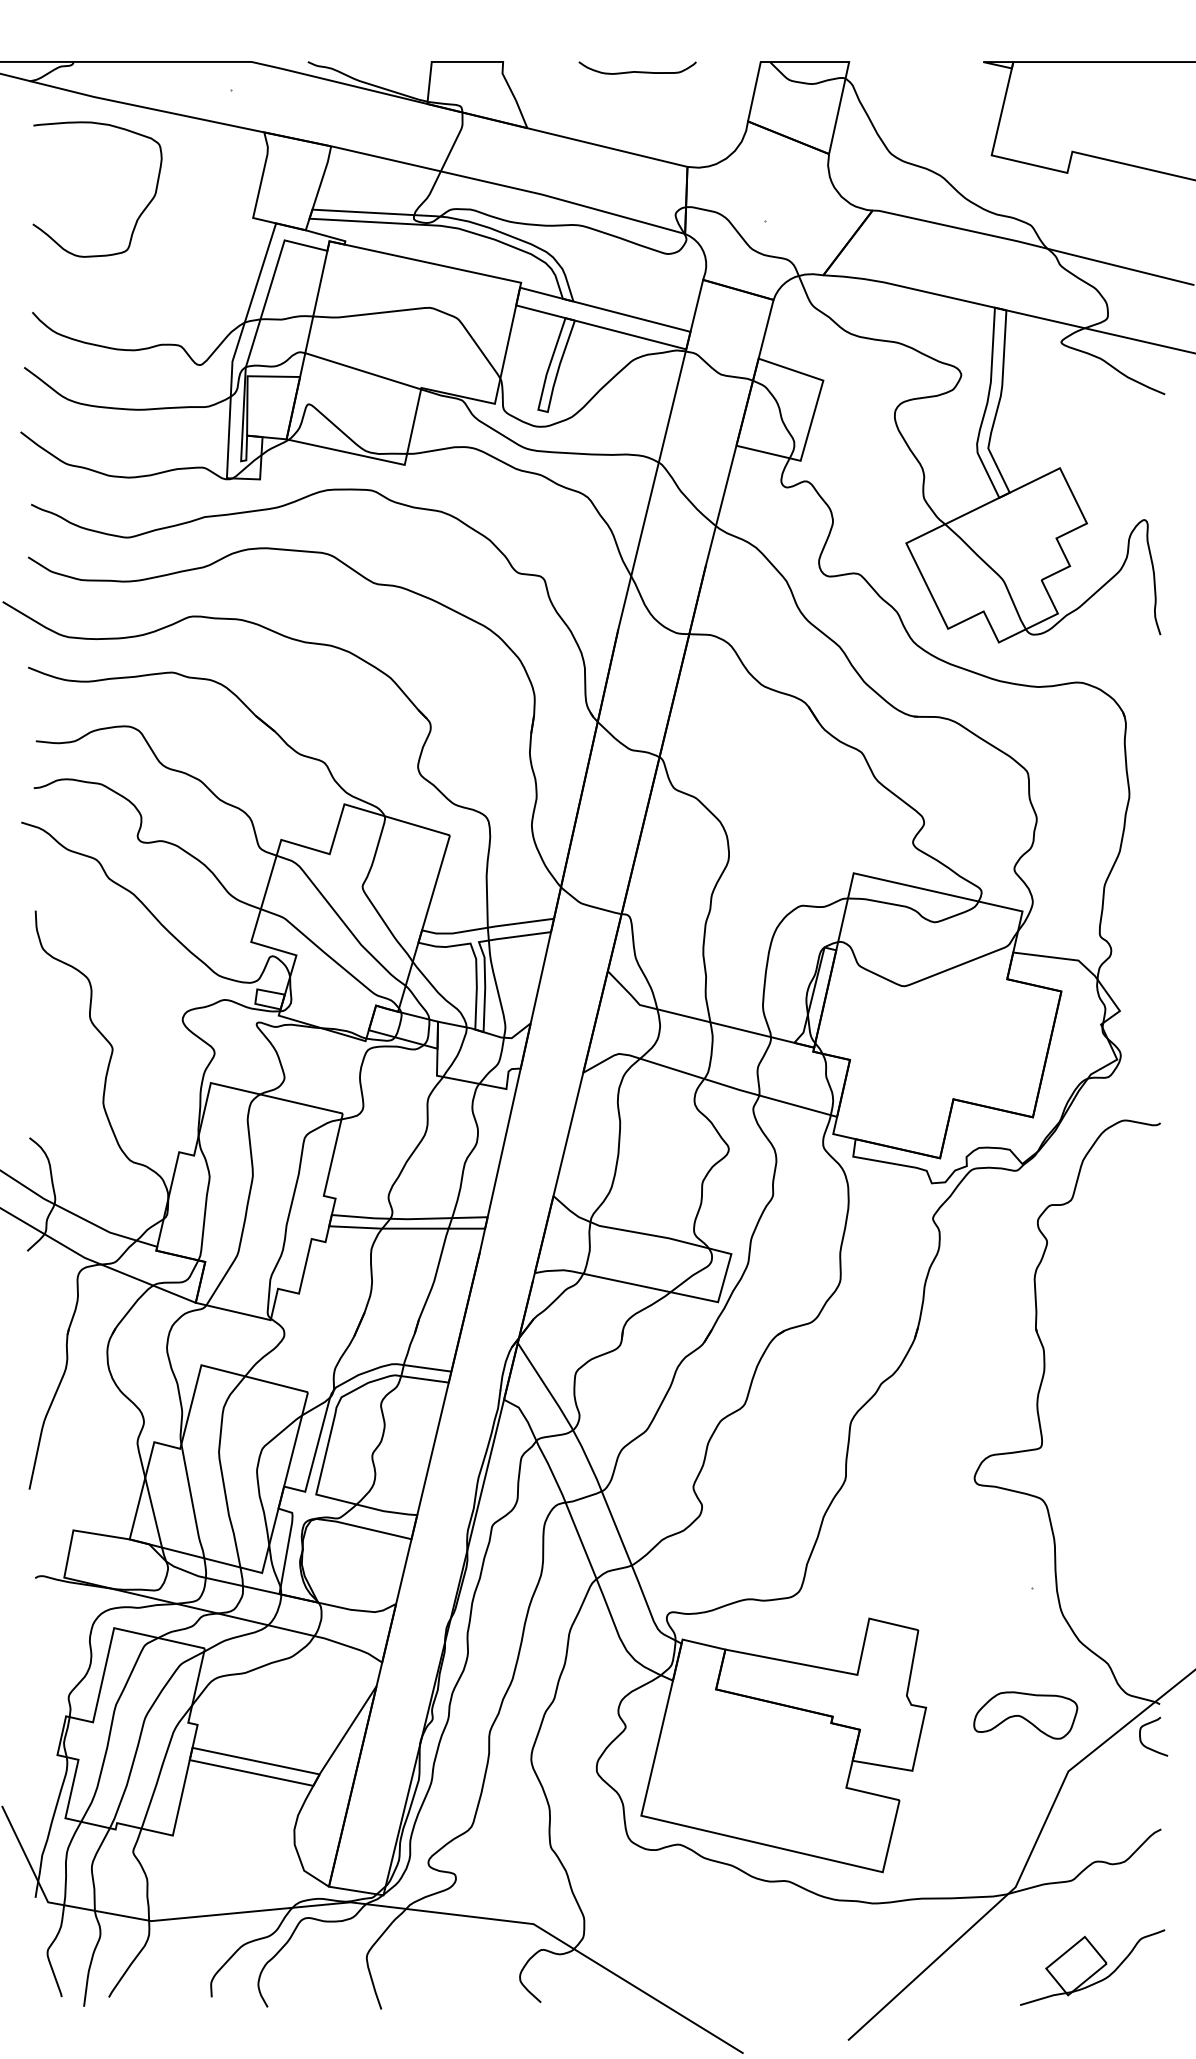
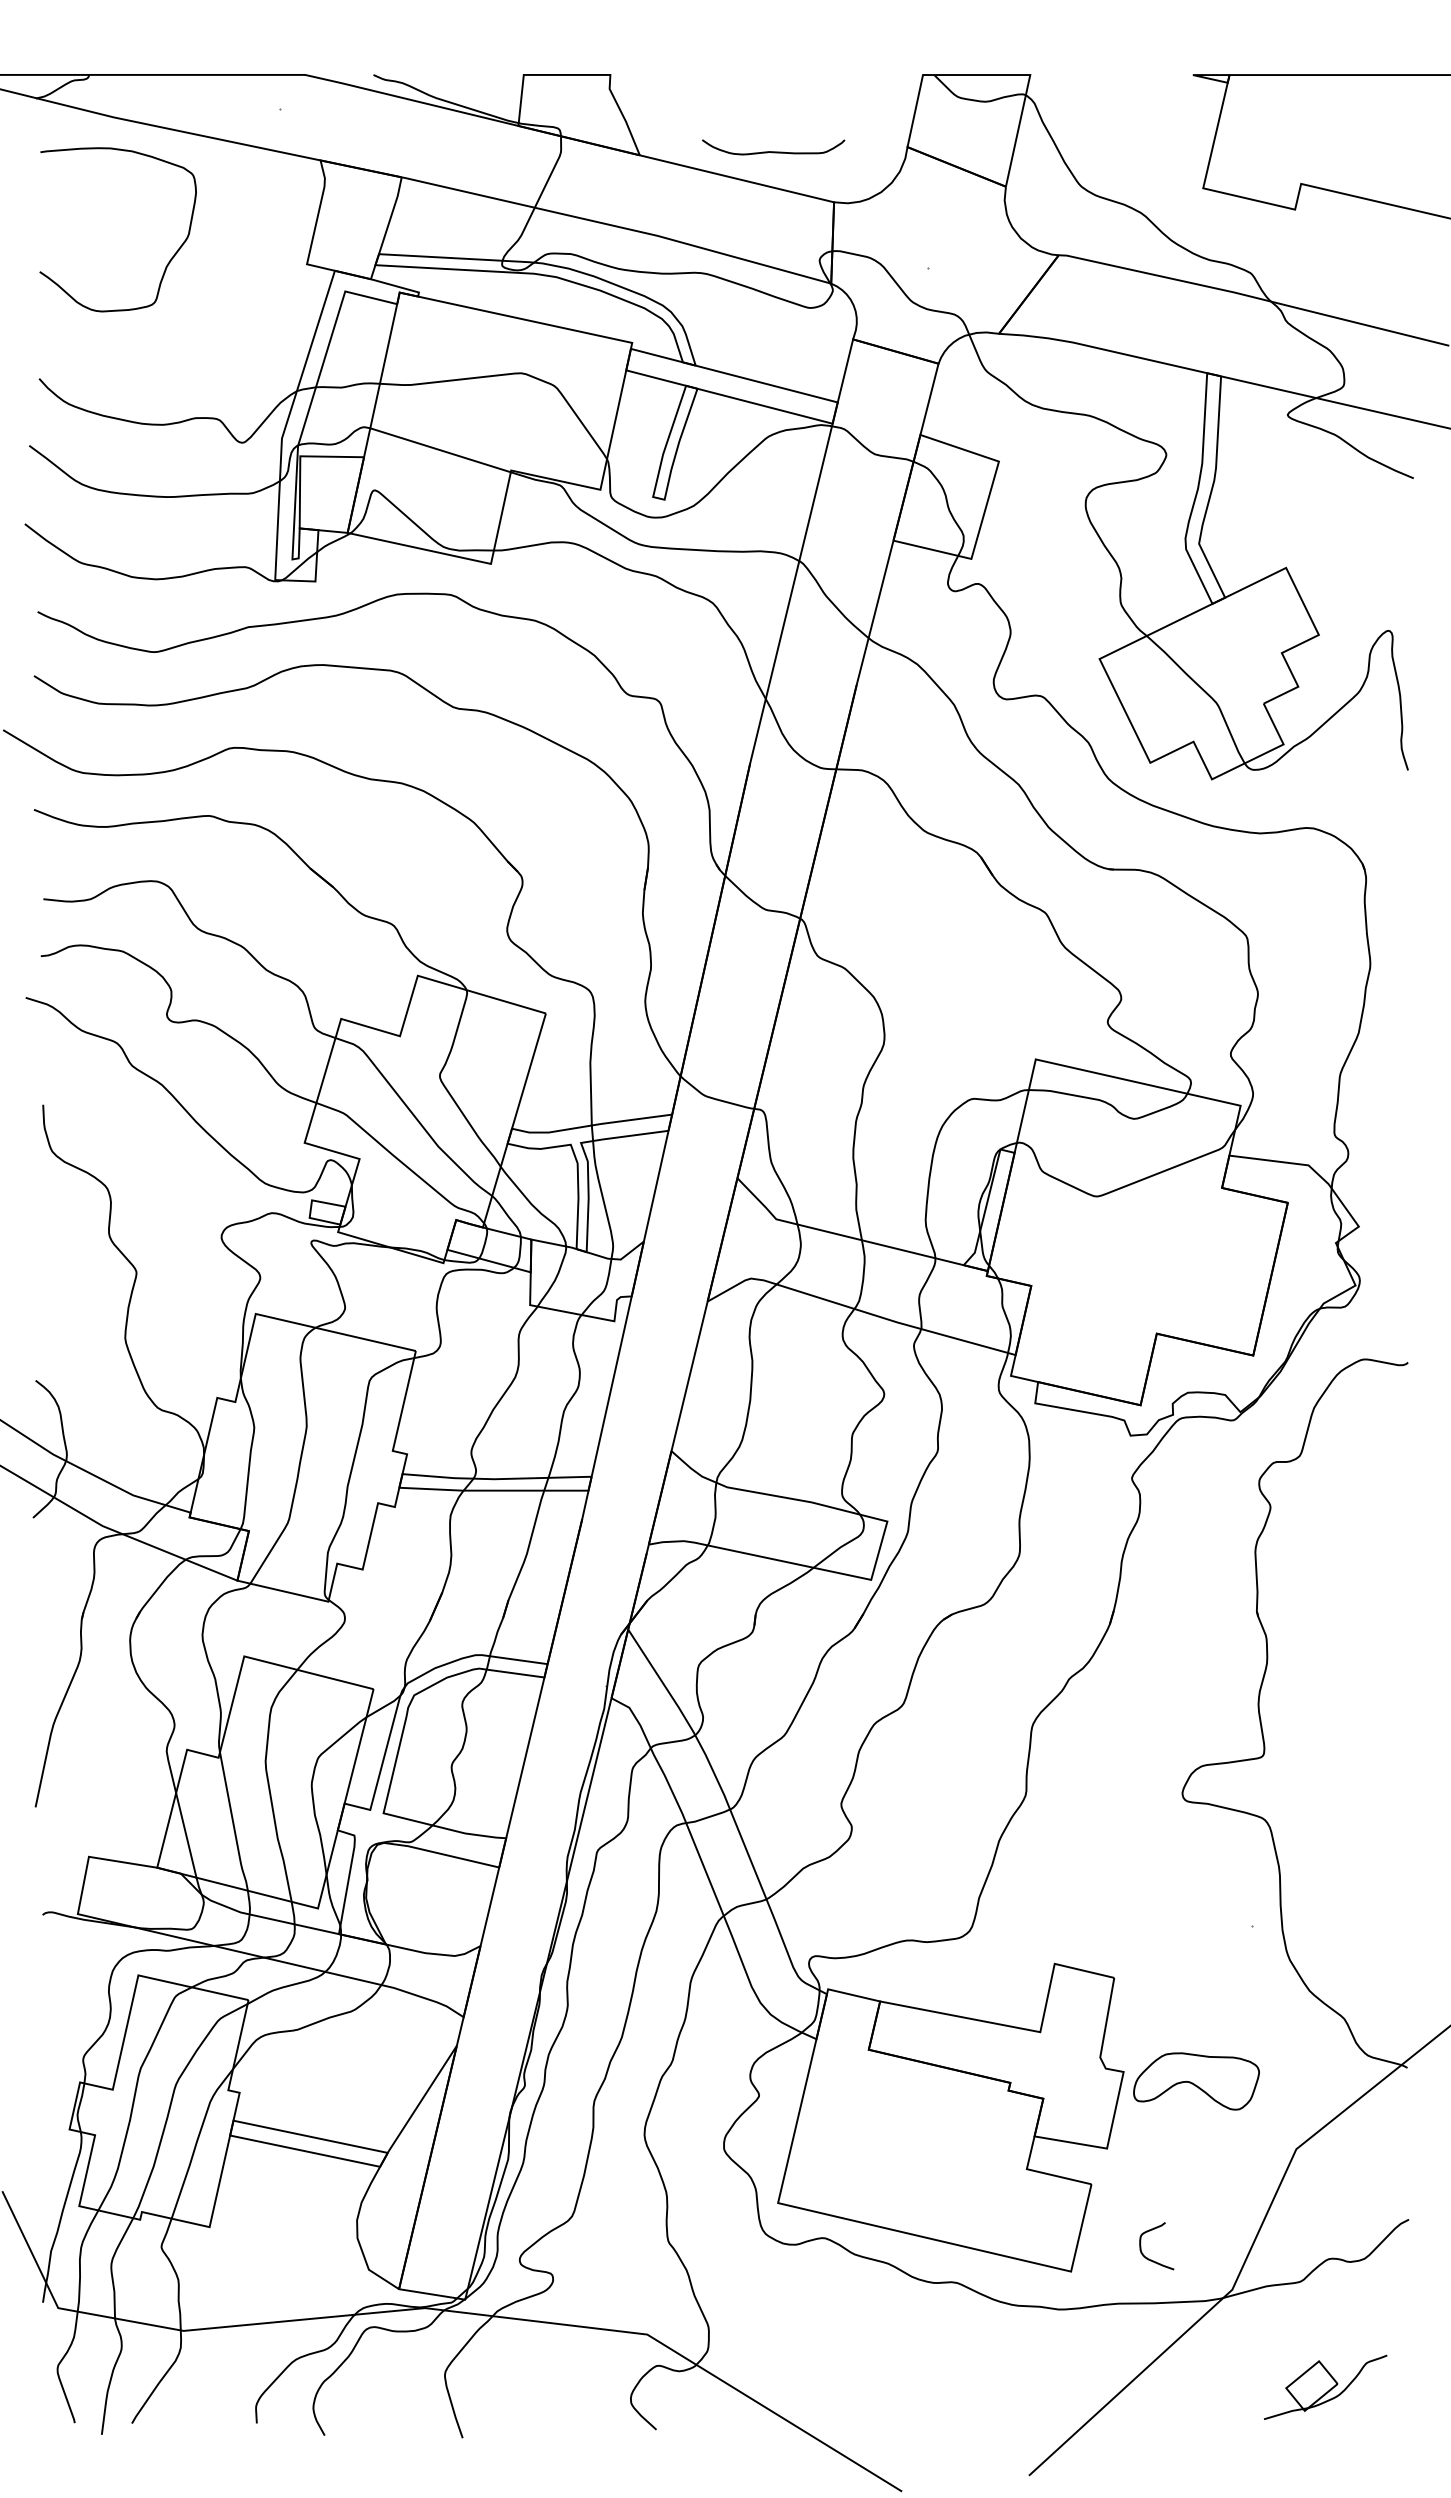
curve: (637, 71) -> (773, 151), moved
part: (1025, 1715) -> (1196, 2081), moved
curve: (1147, 1746) -> (1149, 2258), moved
part: (1092, 1967) -> (1325, 2387), size x0.7

